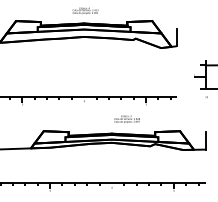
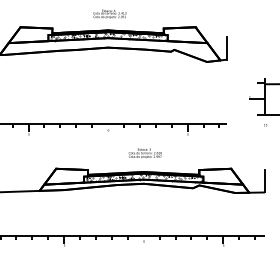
hatch: (84, 28) -> (108, 36), added
text: (126, 119) -> (144, 153), moved
hatch: (112, 138) -> (144, 178), added

